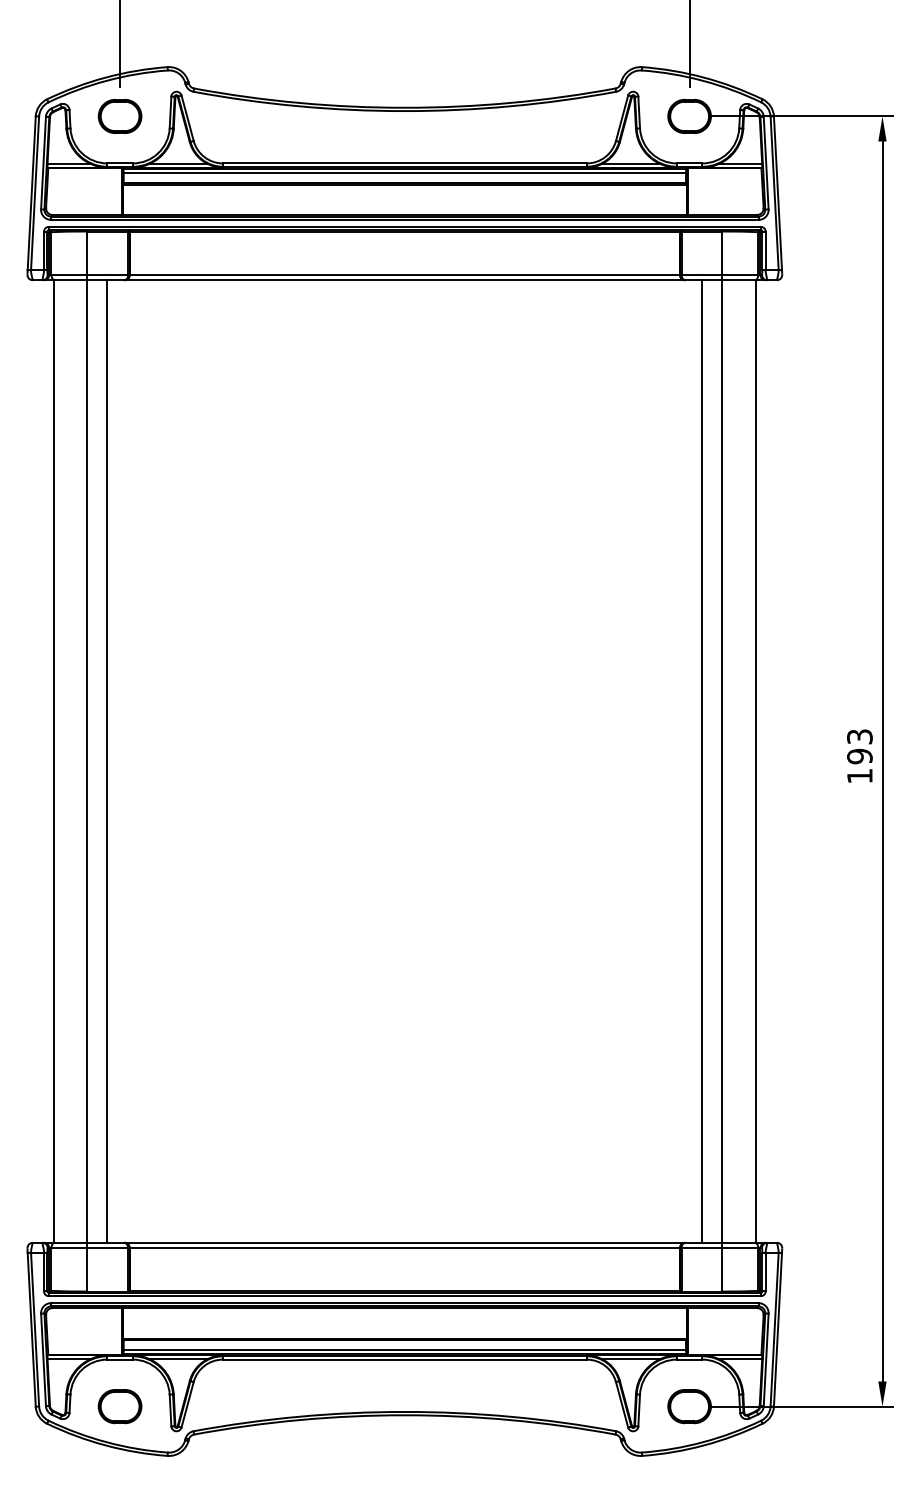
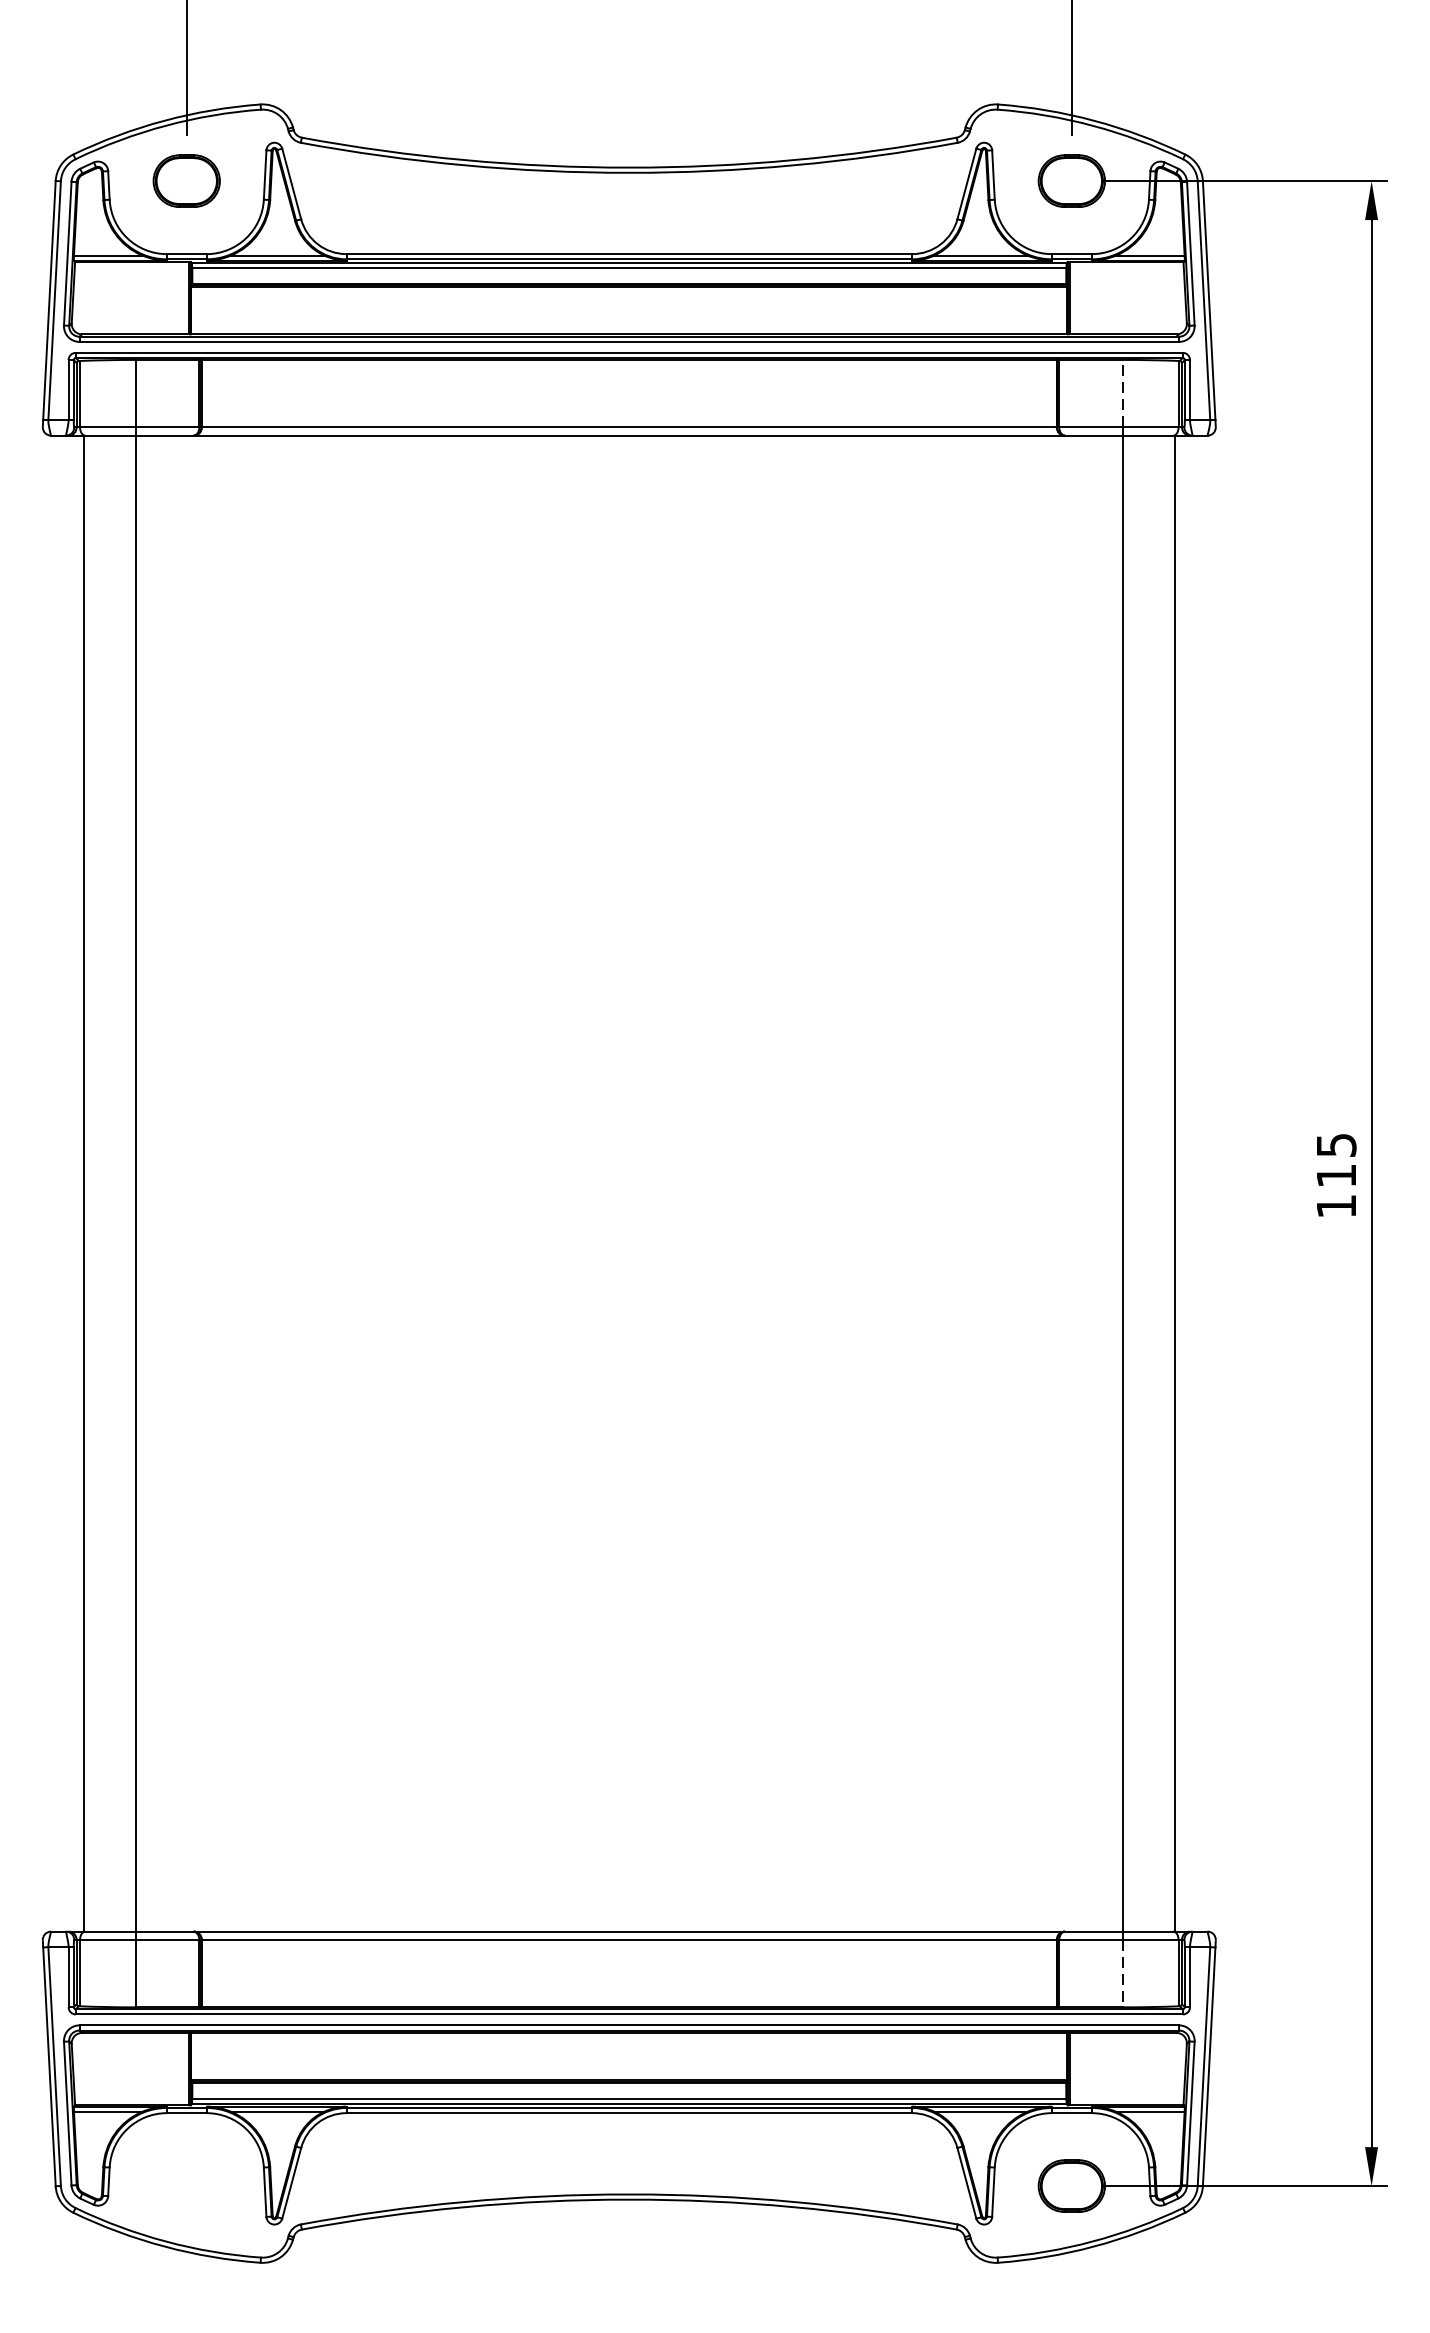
line: (722, 253) -> (1122, 394), solid -> dashed
text: (859, 746) -> (1335, 1160), 193 -> 115
line: (107, 761) -> (167, 1183), removed
line: (702, 761) -> (1091, 1183), removed
line: (722, 1269) -> (1122, 1973), solid -> dashed
part: (119, 1406) -> (185, 2185), removed

